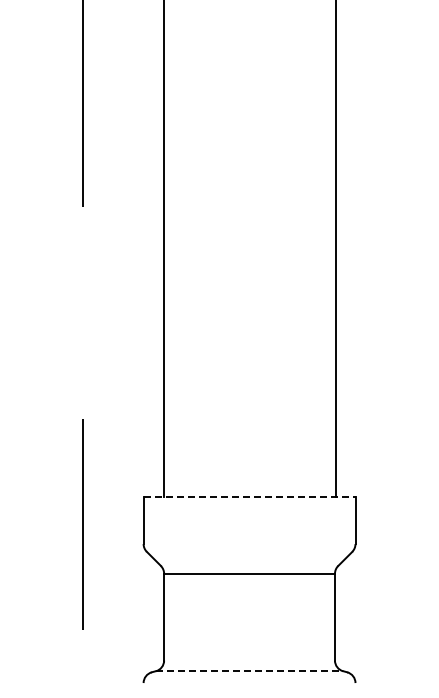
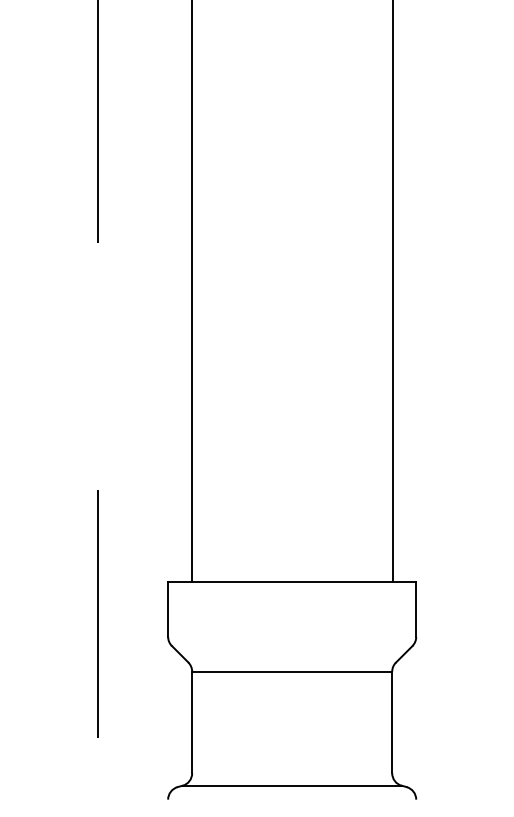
line: (249, 497) -> (292, 582), dashed -> solid
line: (249, 671) -> (292, 786), dashed -> solid

